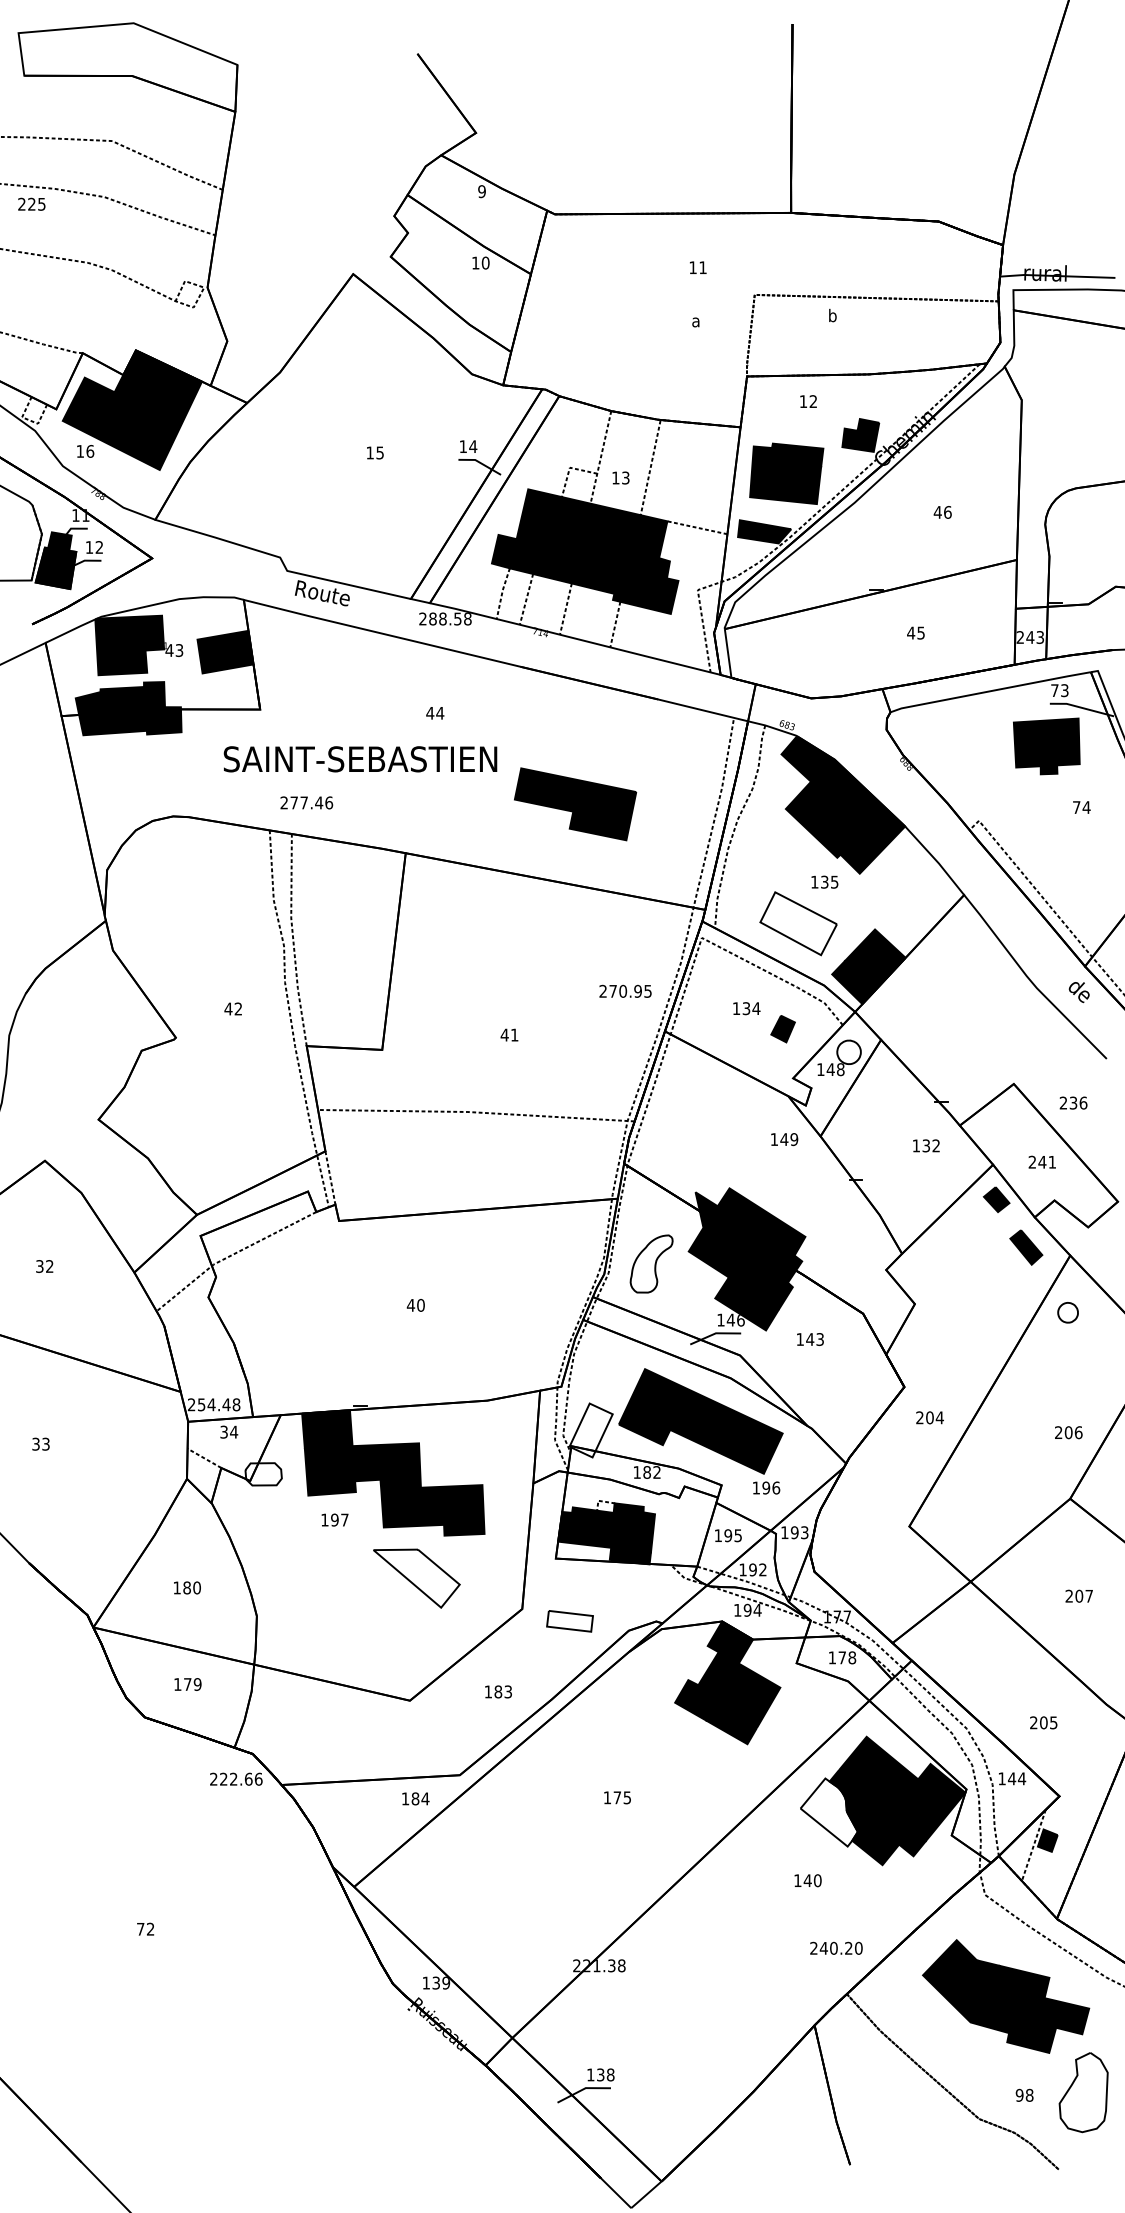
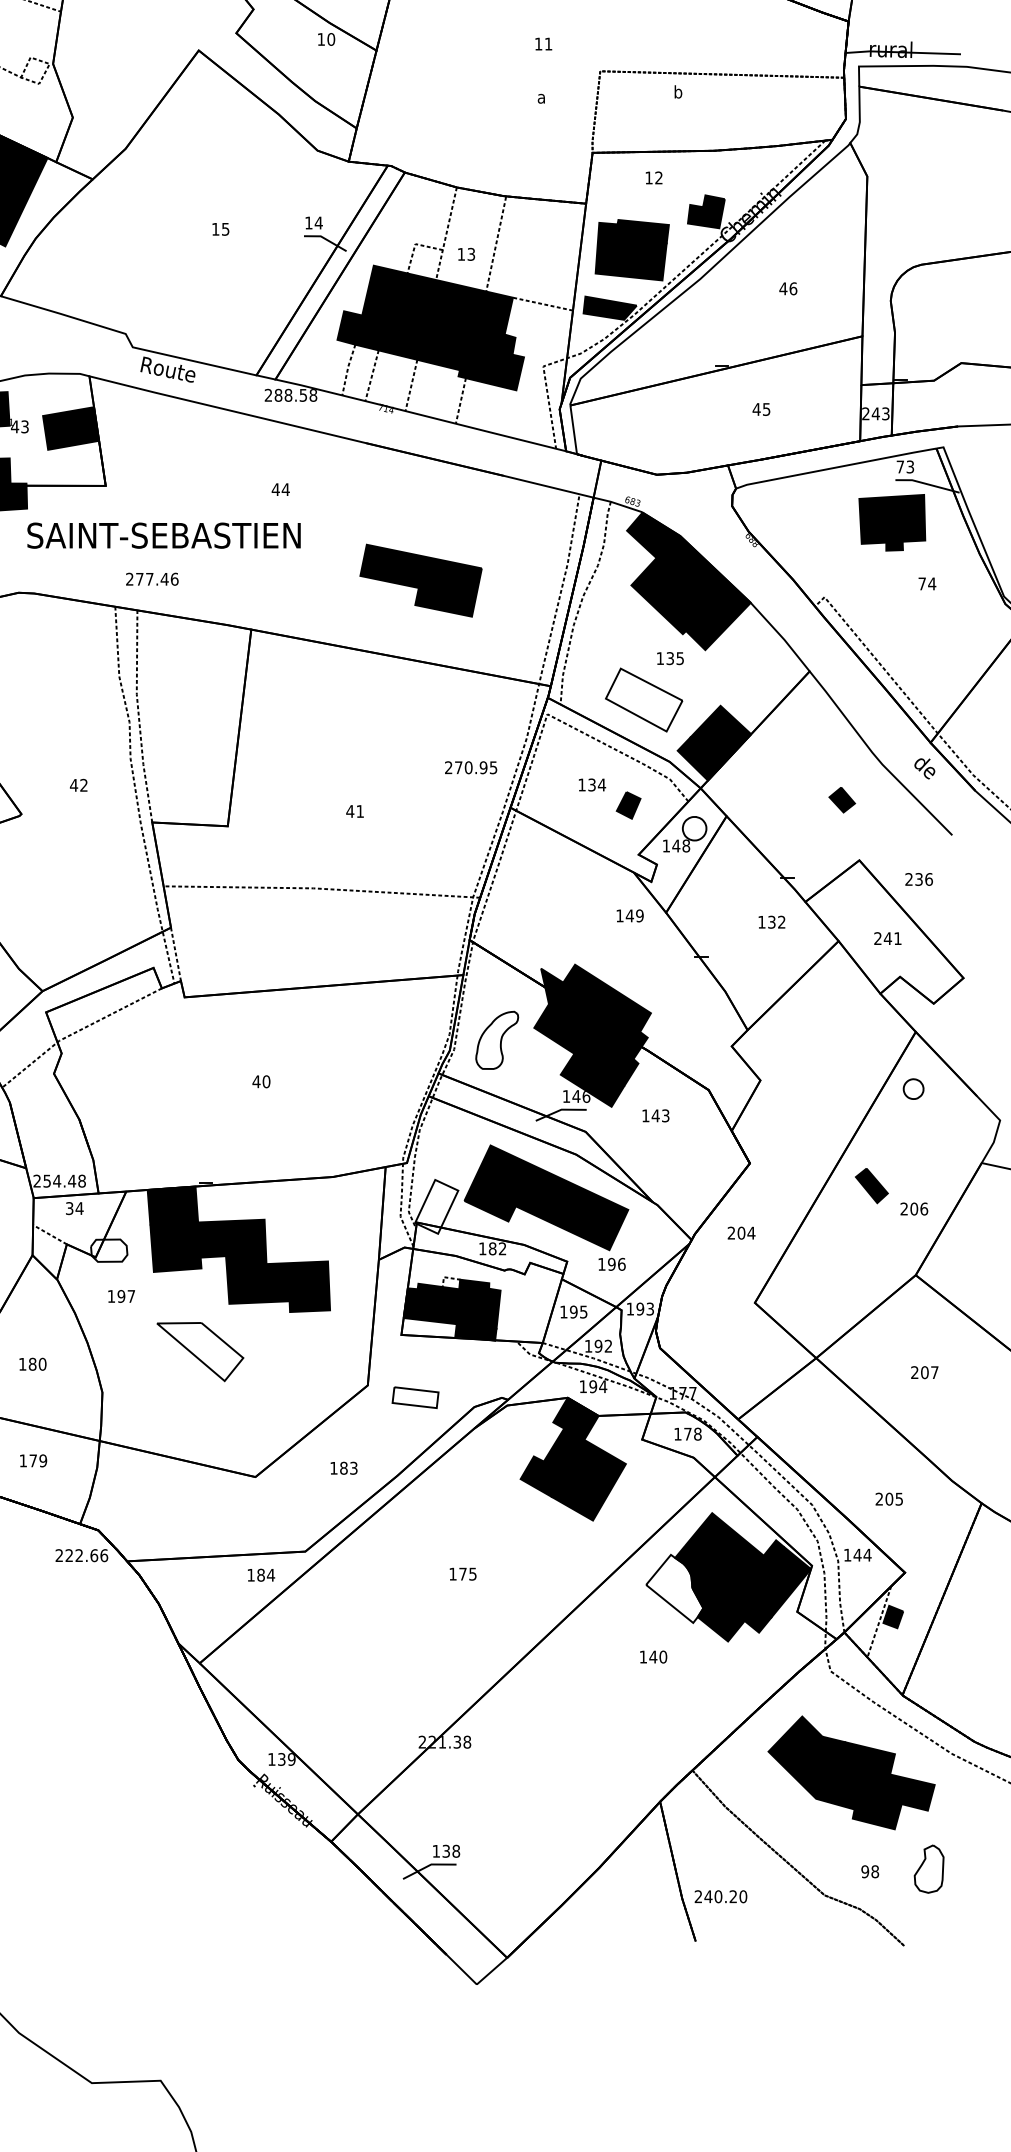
text: (360, 759) -> (164, 535), moved
part: (996, 1199) -> (842, 799), moved
part: (1026, 1247) -> (872, 1185), moved
text: (929, 1417) -> (741, 1232), moved
text: (334, 1519) -> (121, 1295), moved
part: (416, 1578) -> (200, 1351), moved
text: (836, 1947) -> (721, 1895), moved
part: (1083, 2092) -> (929, 1868), size x0.6

